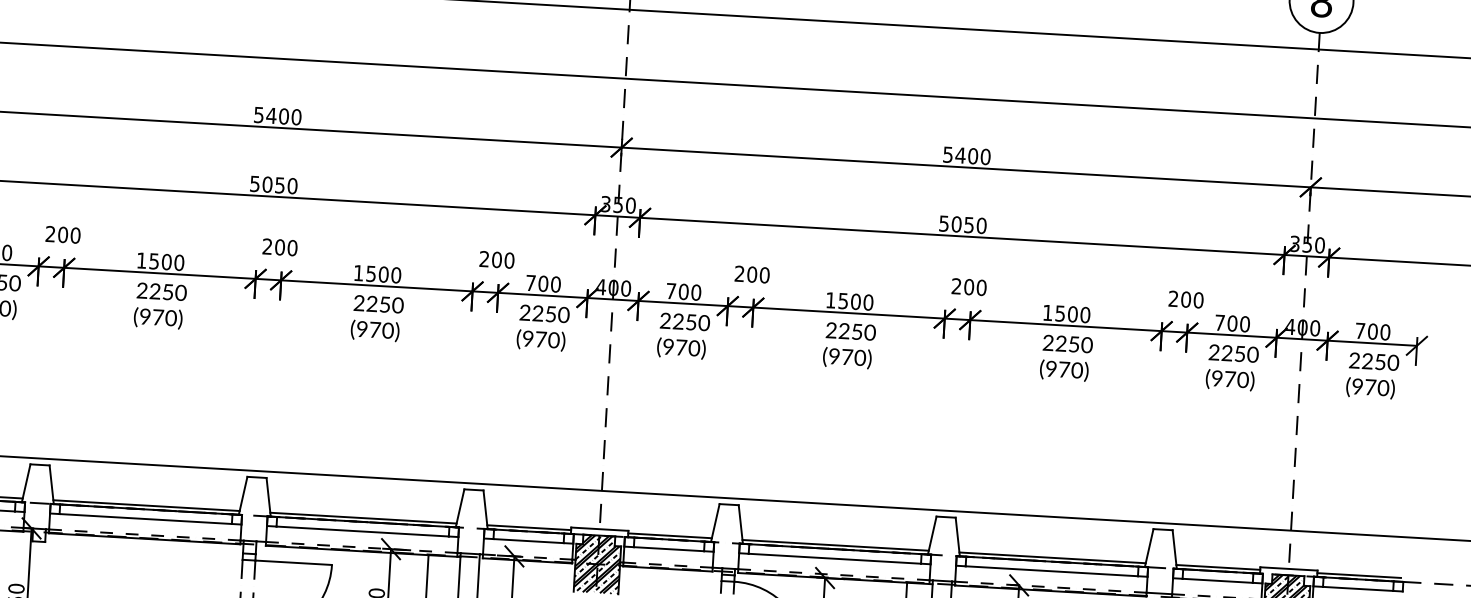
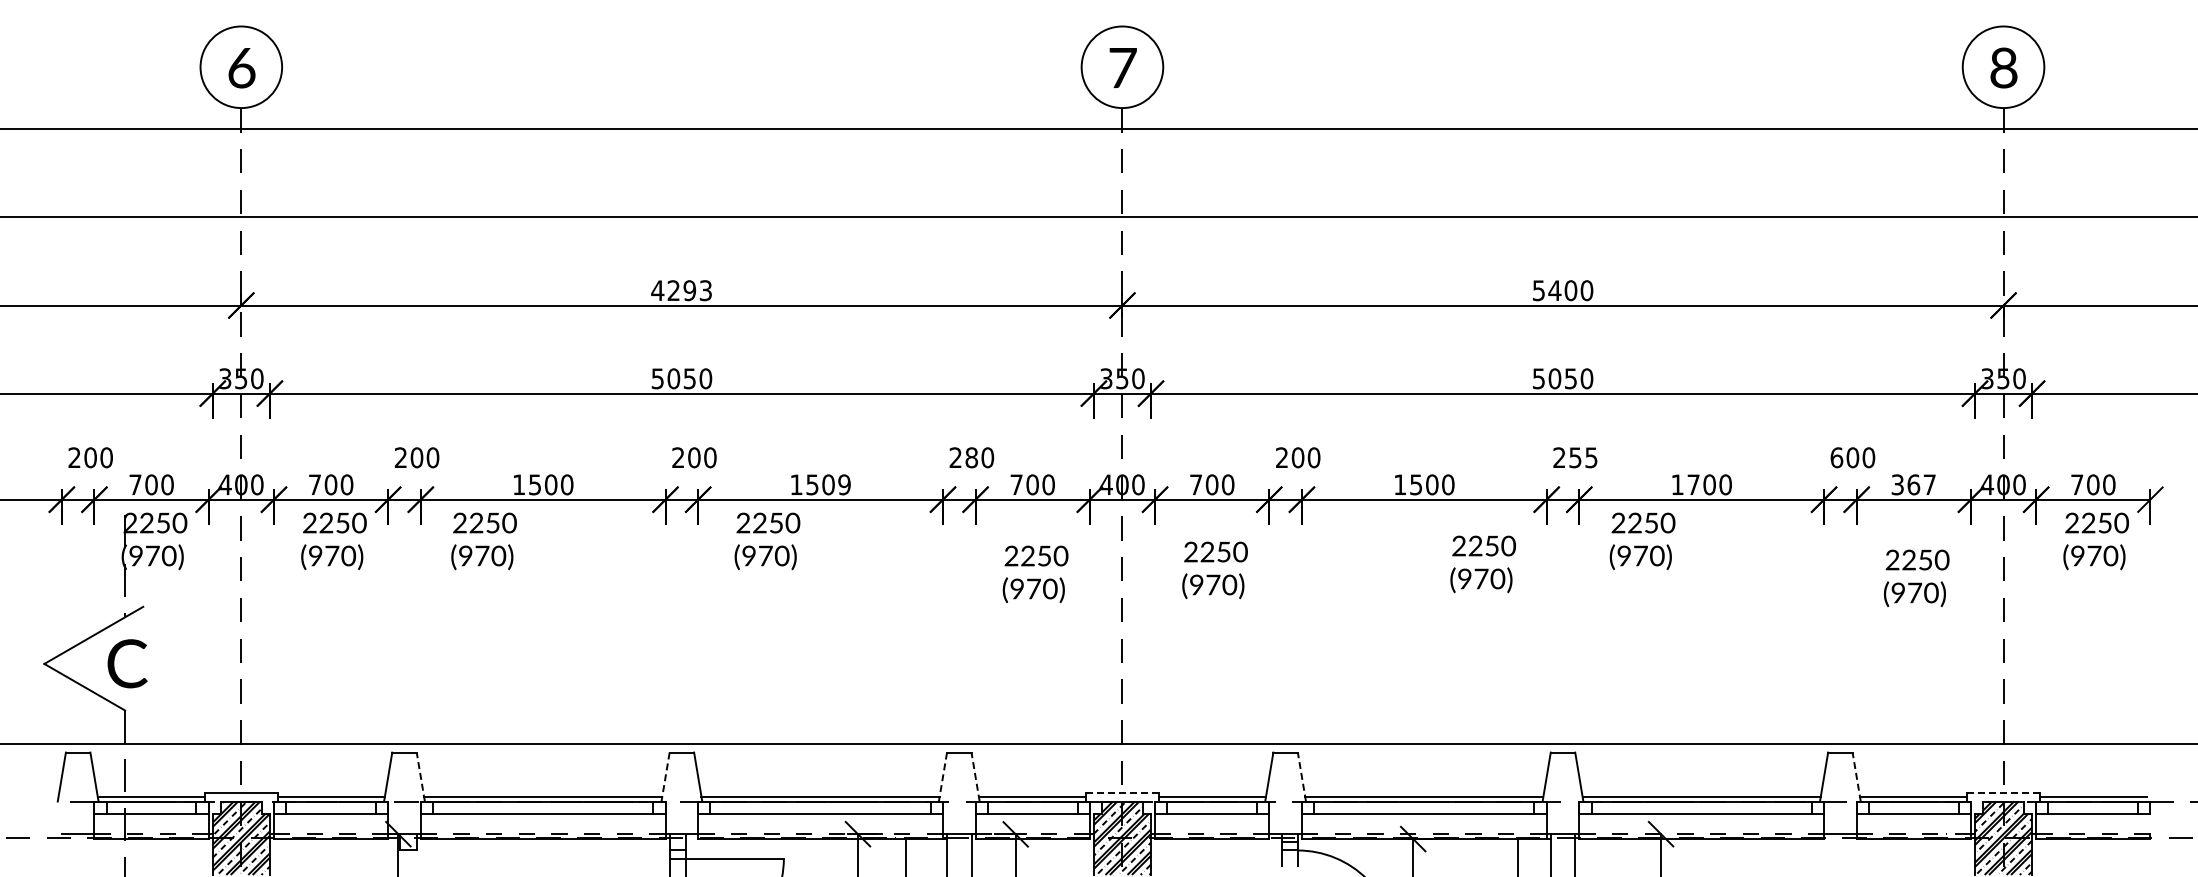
text: (277, 115) -> (681, 290), 5400 -> 4293
text: (496, 259) -> (971, 457), 200 -> 280
text: (396, 275) -> (844, 484), 1500 -> 1509
text: (975, 287) -> (1583, 457), 200 -> 255
text: (1173, 298) -> (1836, 457), 200 -> 600
text: (159, 306) -> (483, 541), moved
text: (1060, 313) -> (1693, 484), 1500 -> 1700
text: (377, 318) -> (767, 541), moved
text: (1232, 323) -> (1913, 484), 700 -> 367
text: (543, 328) -> (1035, 574), moved
text: (683, 336) -> (1214, 570), moved
text: (848, 345) -> (1482, 564), moved
text: (1066, 358) -> (1642, 541), moved
text: (1232, 367) -> (1916, 577), moved
line: (51, 485) -> (420, 777), solid -> dashed
line: (243, 496) -> (665, 777), solid -> dashed
line: (459, 508) -> (942, 777), solid -> dashed
line: (485, 510) -> (975, 777), solid -> dashed
line: (740, 524) -> (1301, 777), solid -> dashed
line: (599, 529) -> (1122, 793), solid -> dashed
line: (1174, 549) -> (1856, 777), solid -> dashed
line: (1288, 569) -> (2003, 793), solid -> dashed

